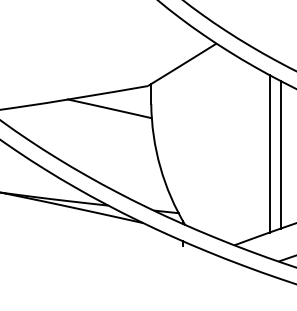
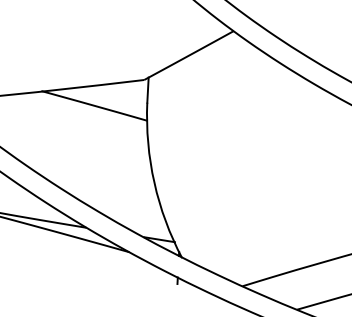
line: (269, 153) -> (292, 173), removed
line: (280, 154) -> (306, 175), removed

